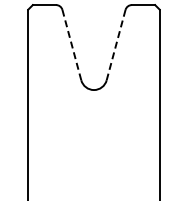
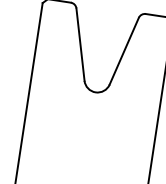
line: (71, 44) -> (80, 43), dashed -> solid
line: (115, 45) -> (123, 51), dashed -> solid

